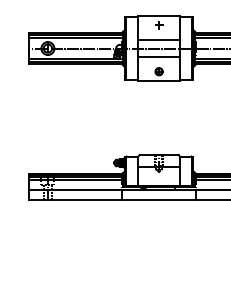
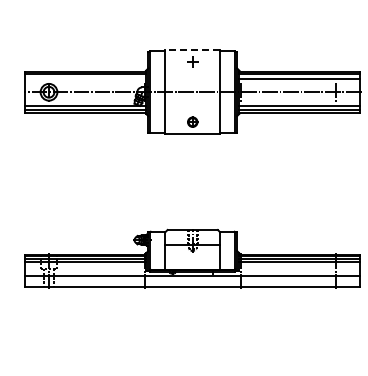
line: (158, 16) -> (192, 50), solid -> dashed
line: (76, 37) -> (85, 78), removed
line: (158, 39) -> (192, 80), removed
line: (158, 57) -> (192, 103), removed

